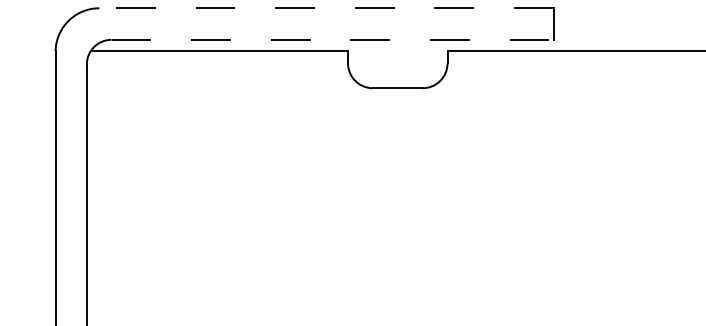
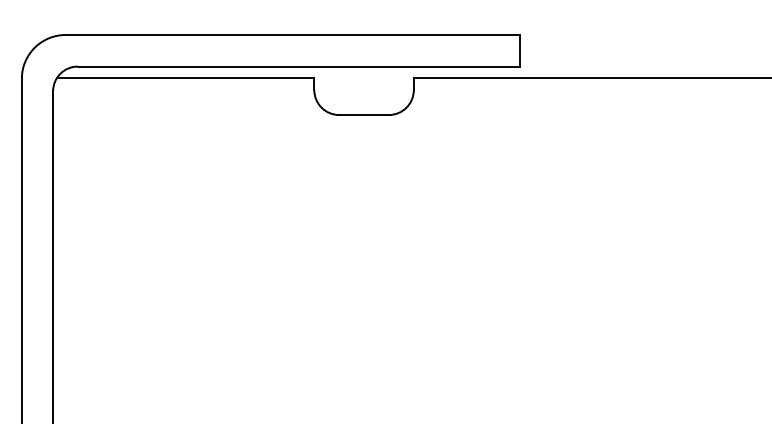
line: (326, 8) -> (292, 35), dashed -> solid
line: (333, 39) -> (299, 66), dashed -> solid

